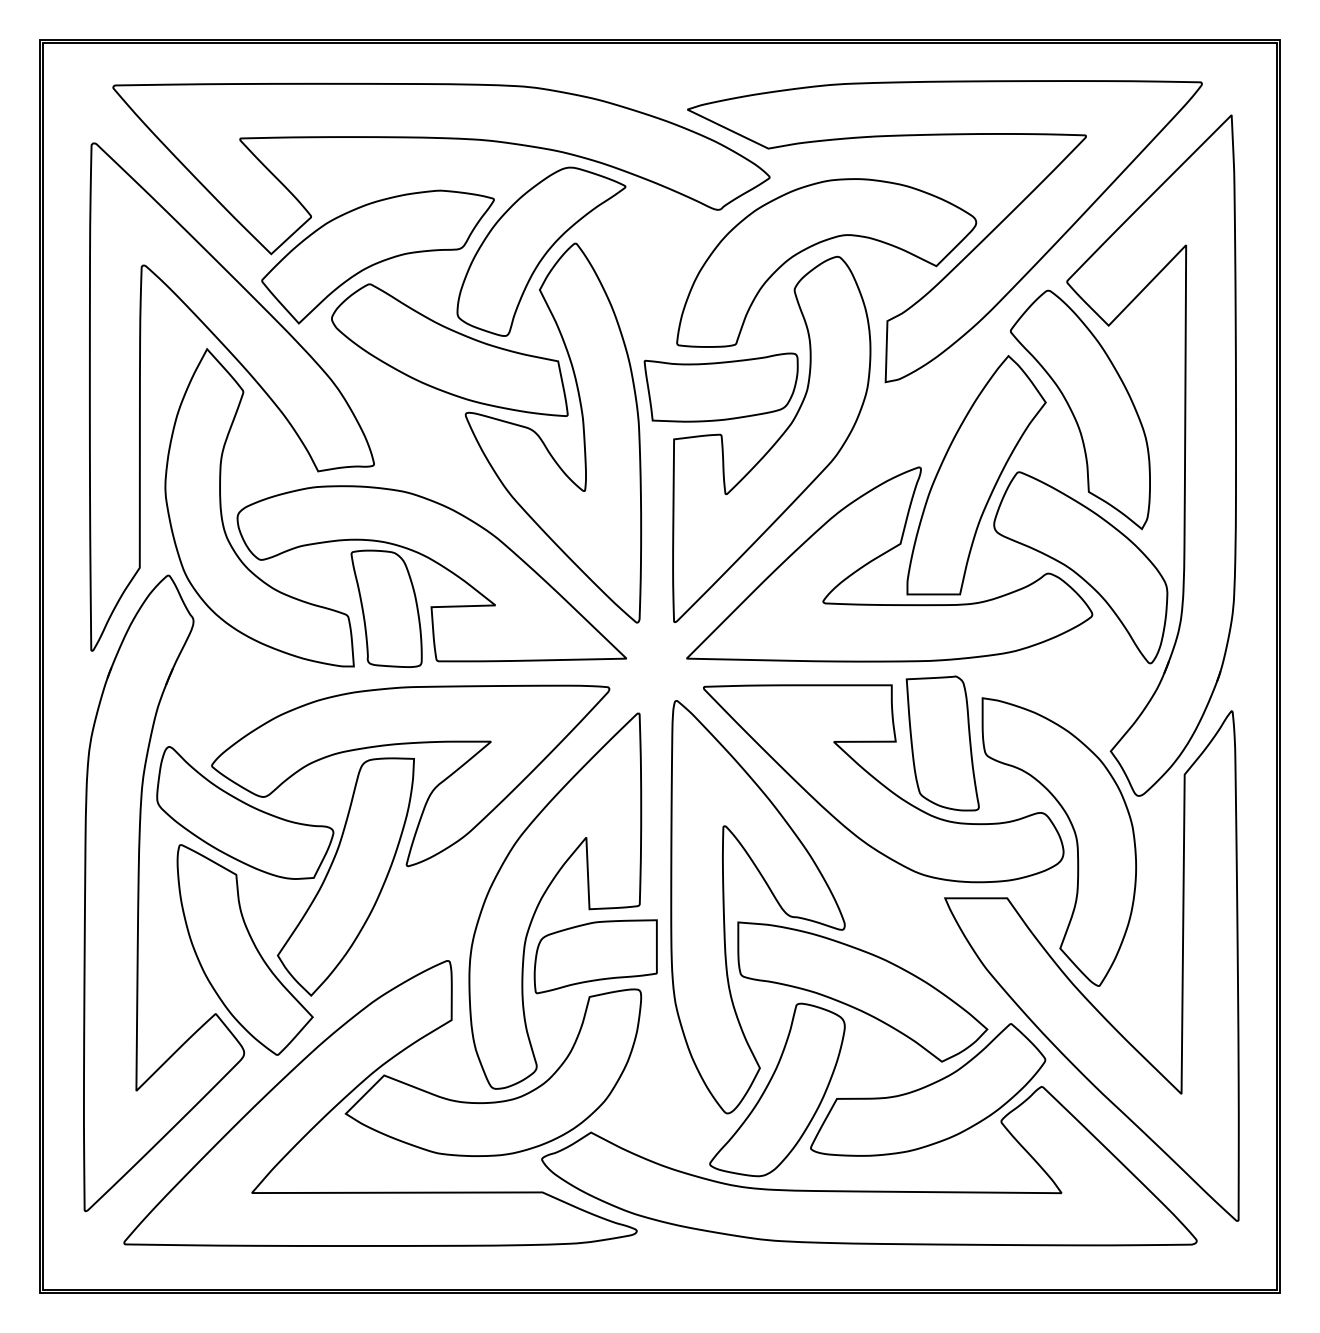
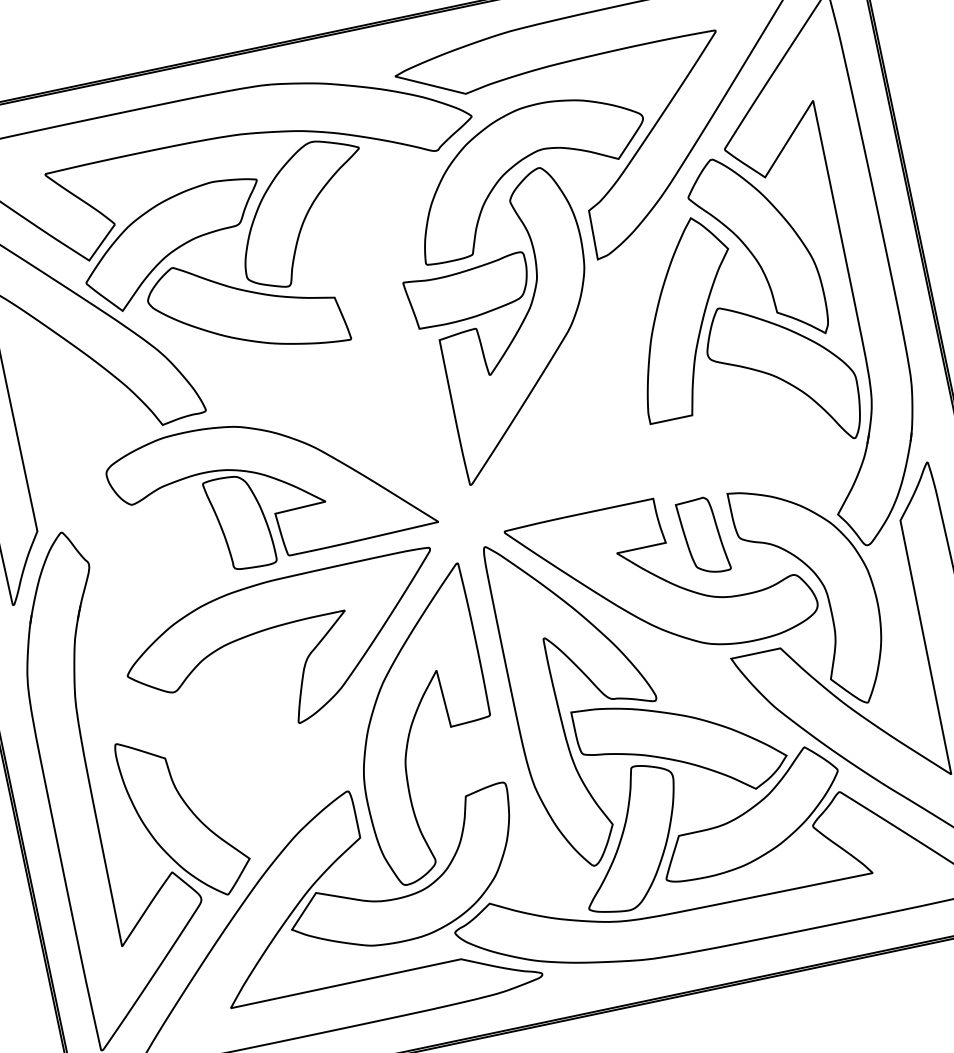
part: (542, 439) -> (335, 362), removed
part: (222, 512) -> (93, 473), removed
part: (884, 554) -> (625, 396), removed
part: (942, 743) -> (703, 536), size x0.7
part: (285, 871) -> (203, 747), removed
part: (595, 956) -> (463, 763), removed

